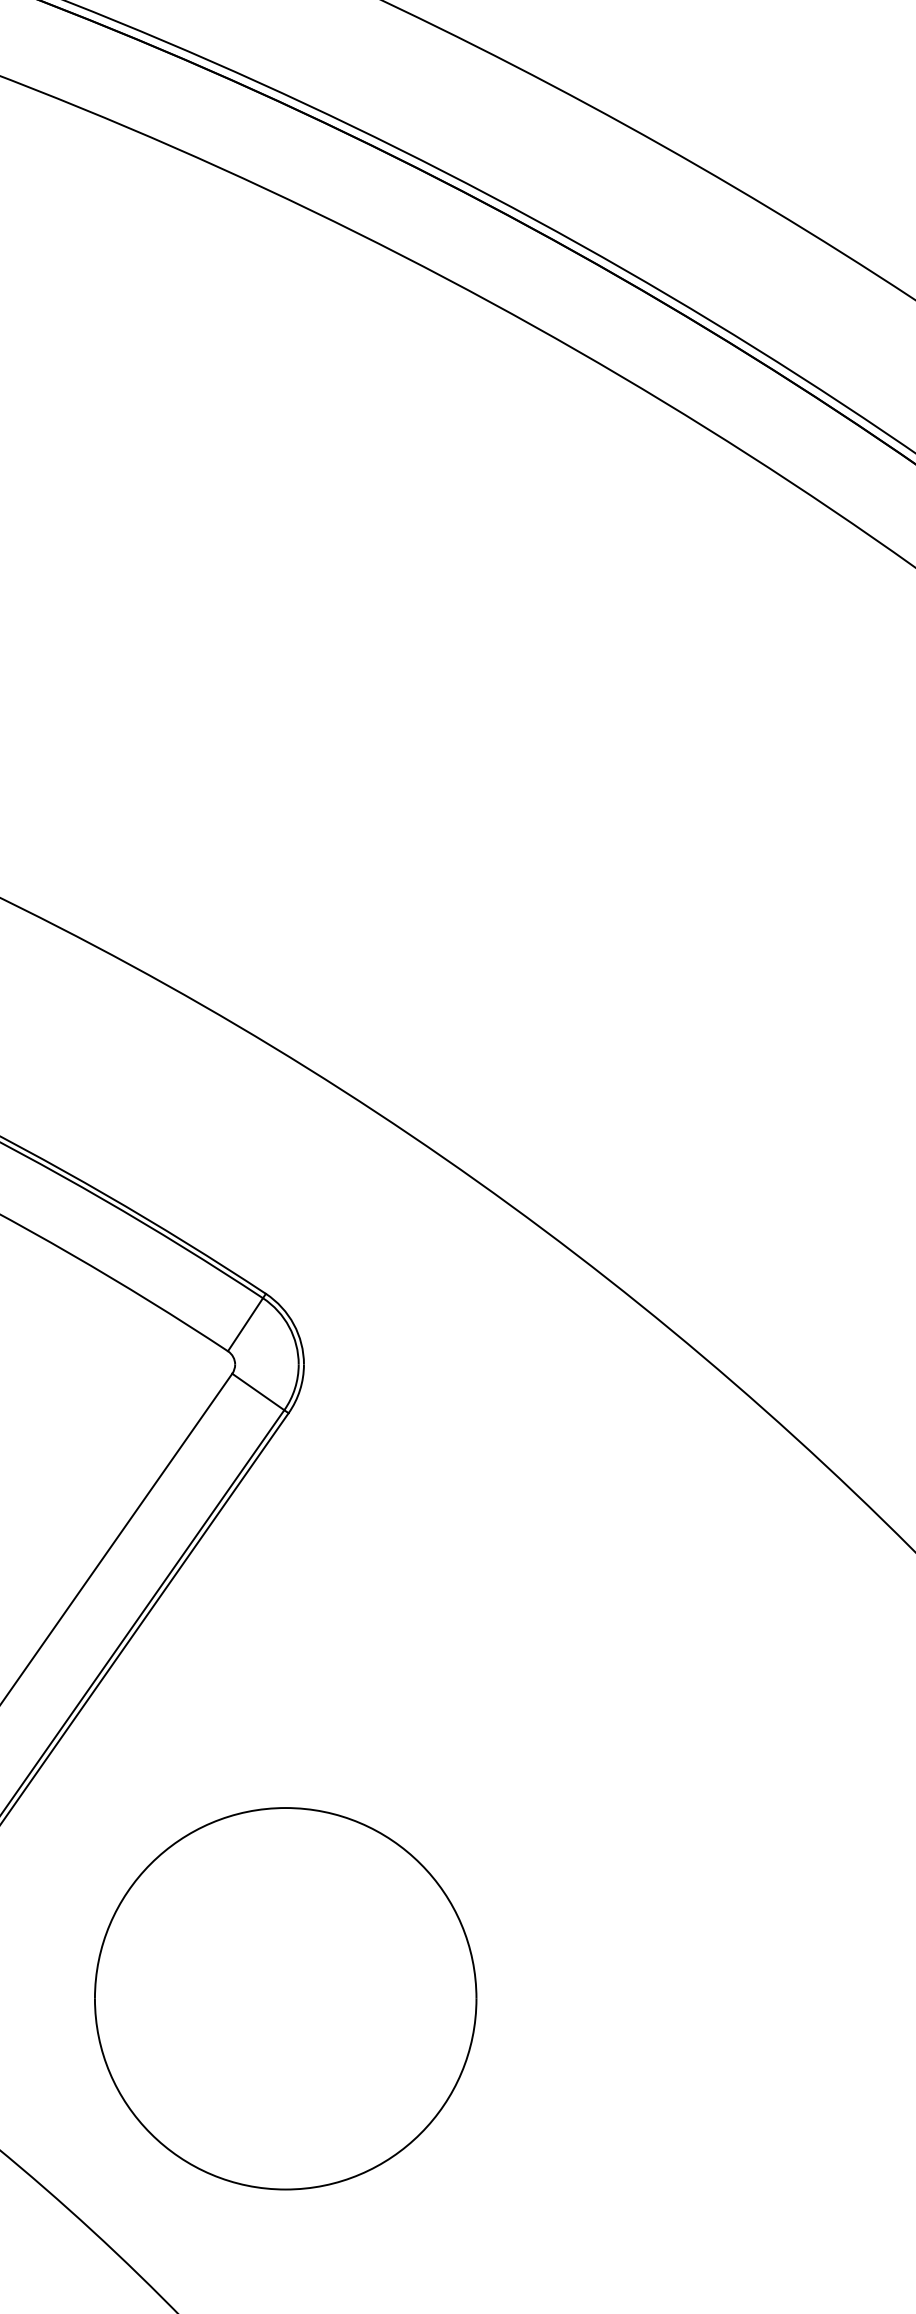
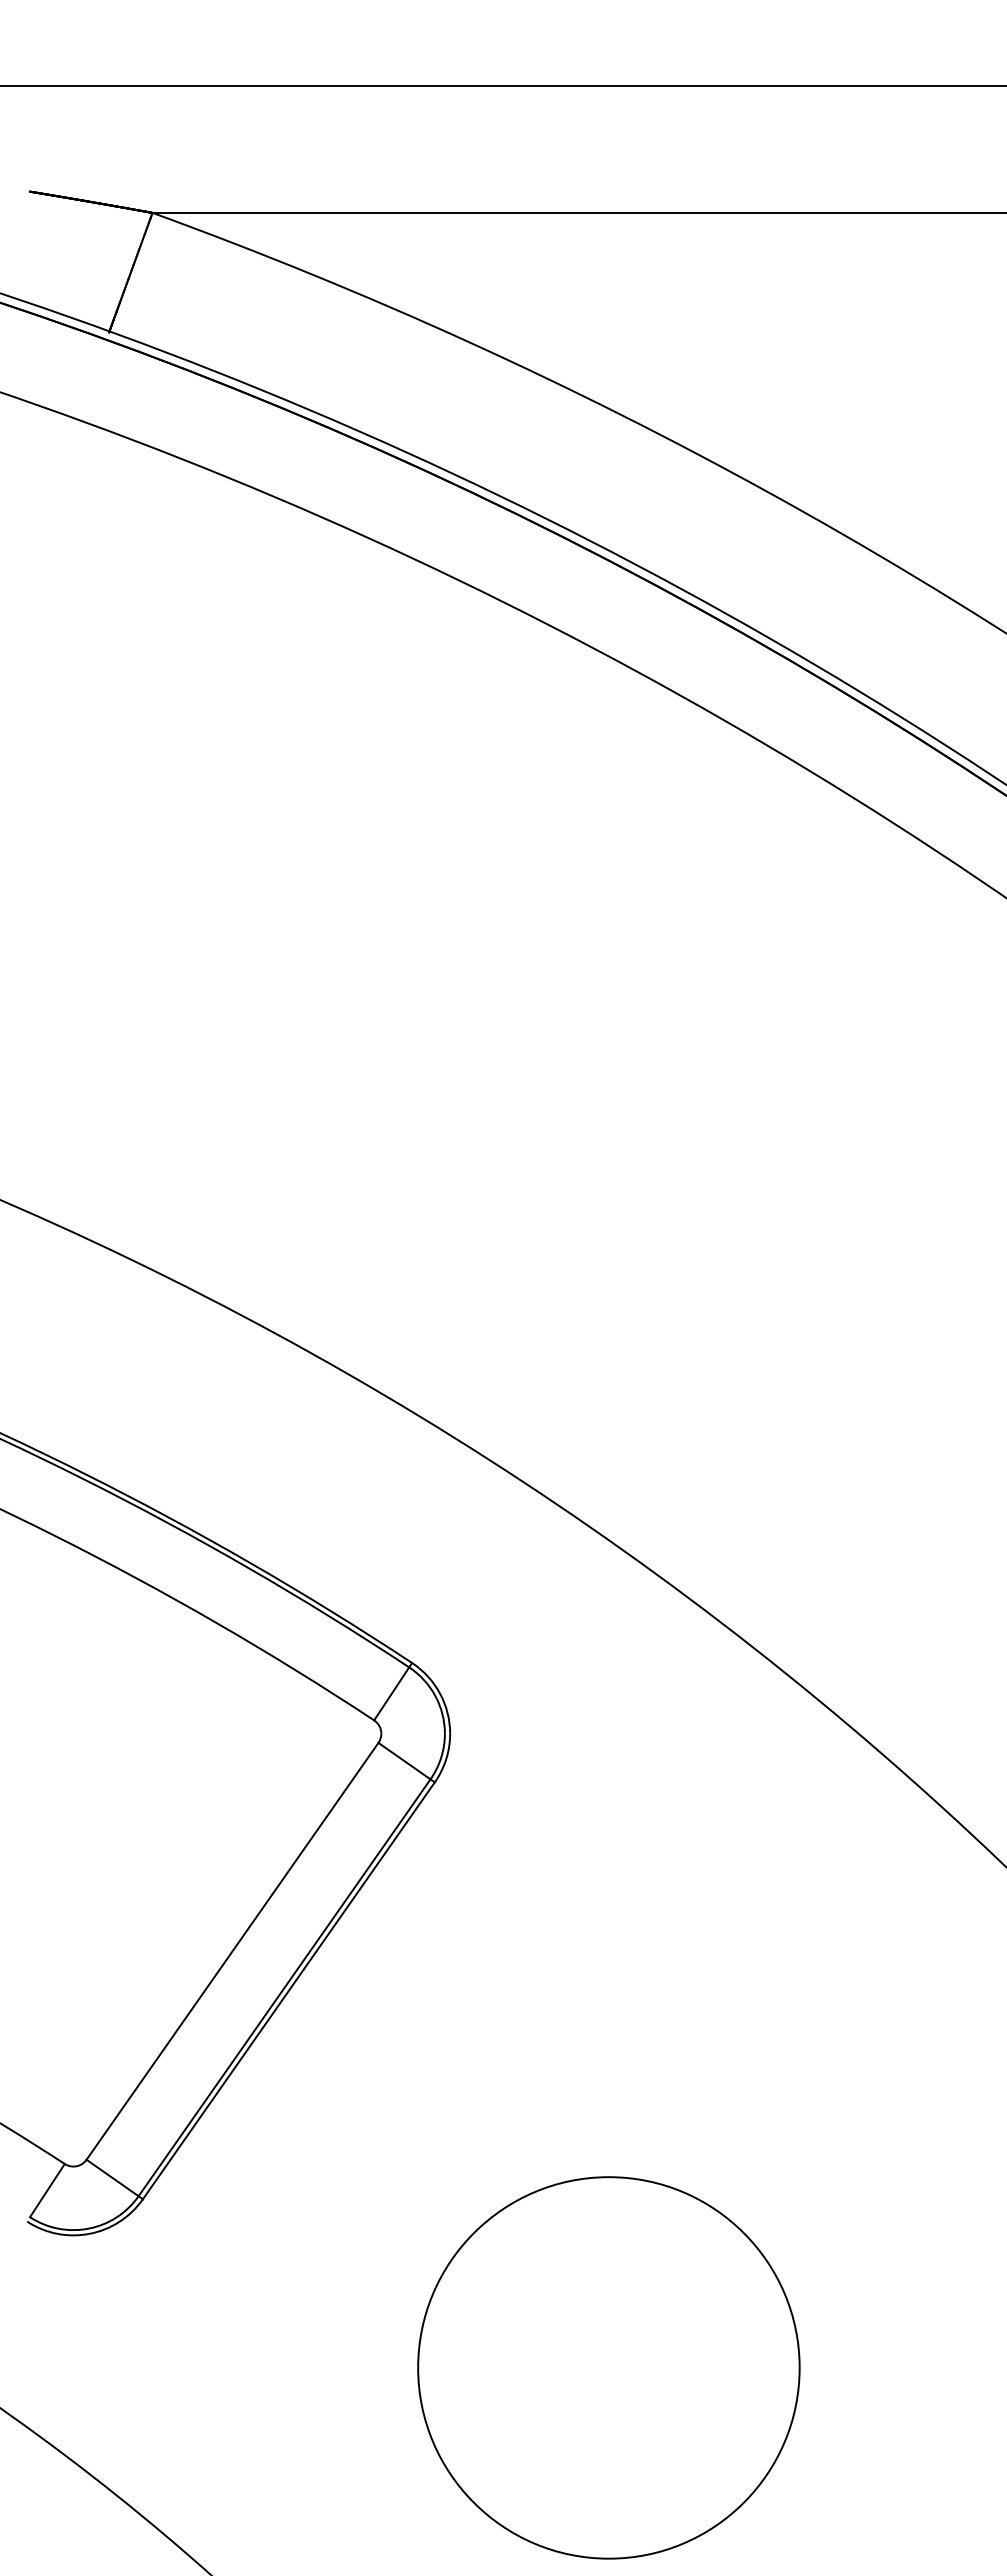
part: (285, 1998) -> (608, 2367), moved

